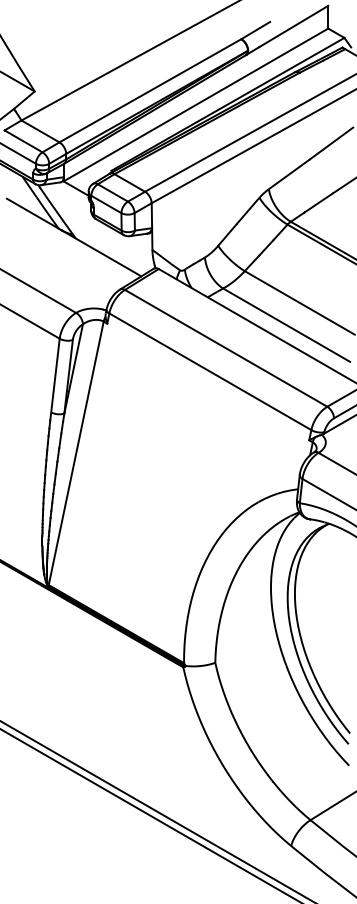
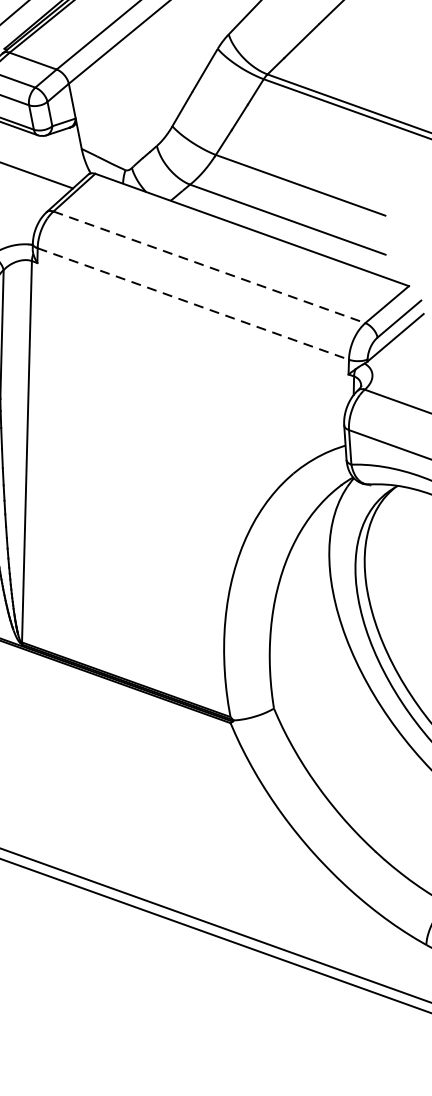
line: (226, 348) -> (209, 267), solid -> dashed
line: (210, 371) -> (193, 303), solid -> dashed

